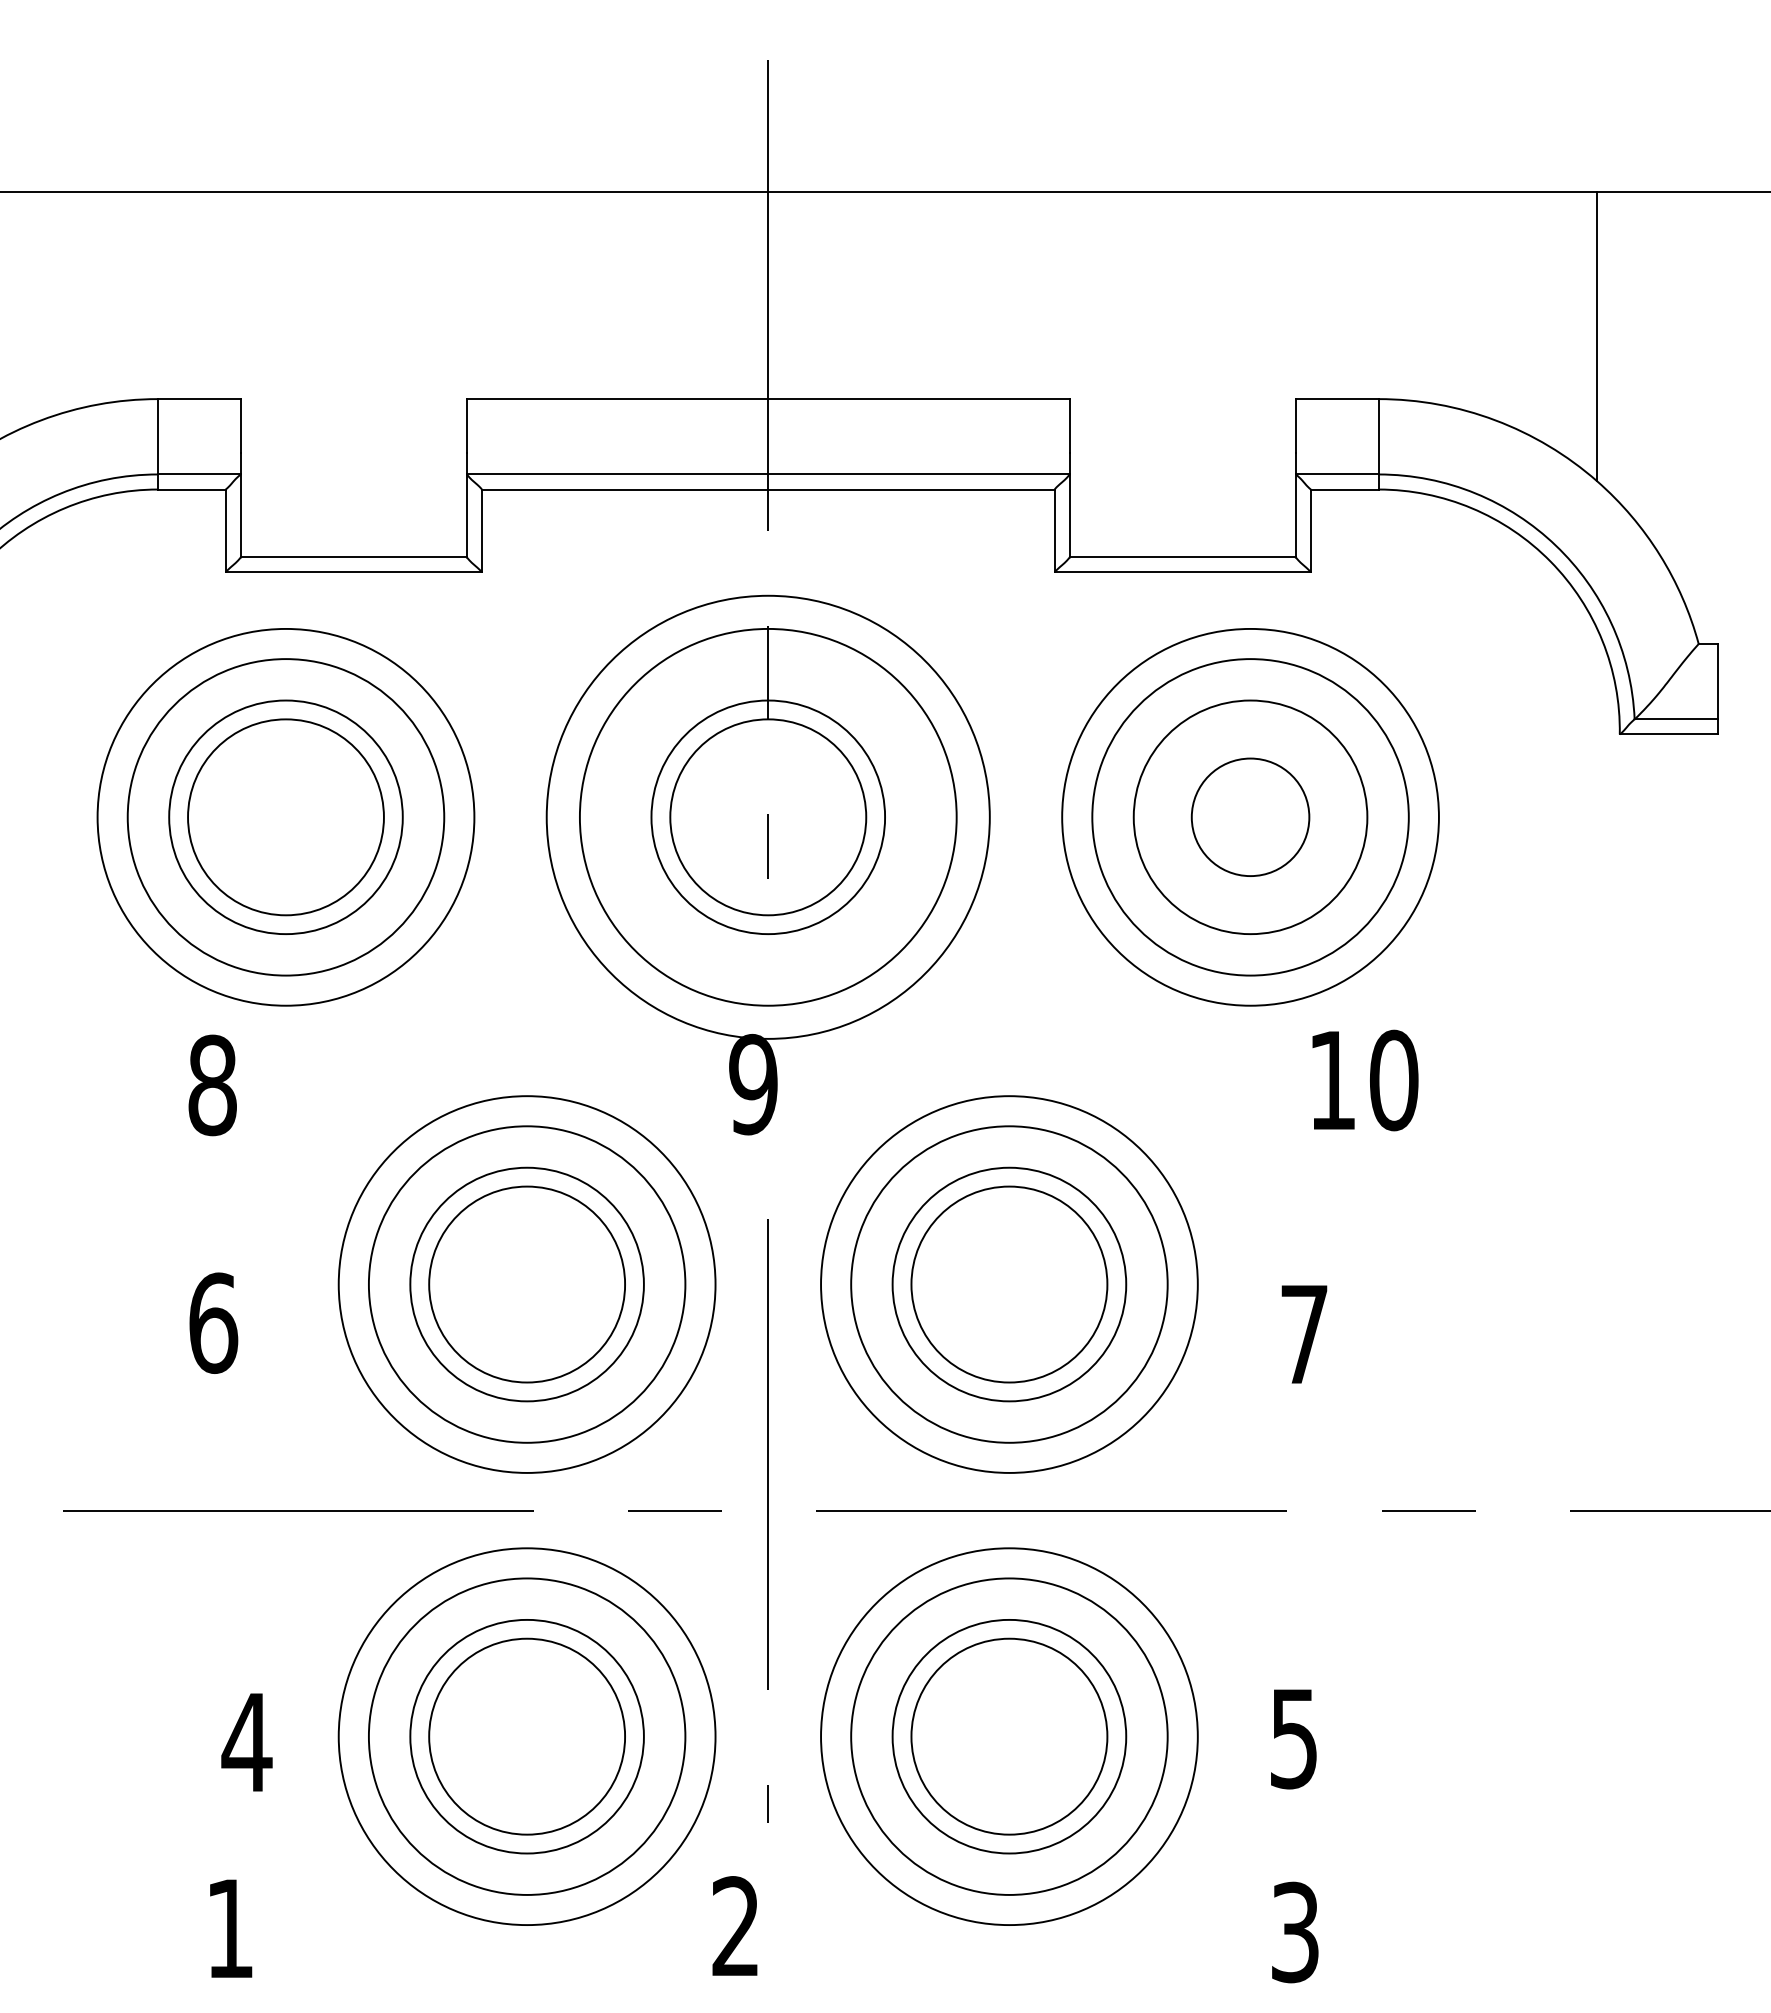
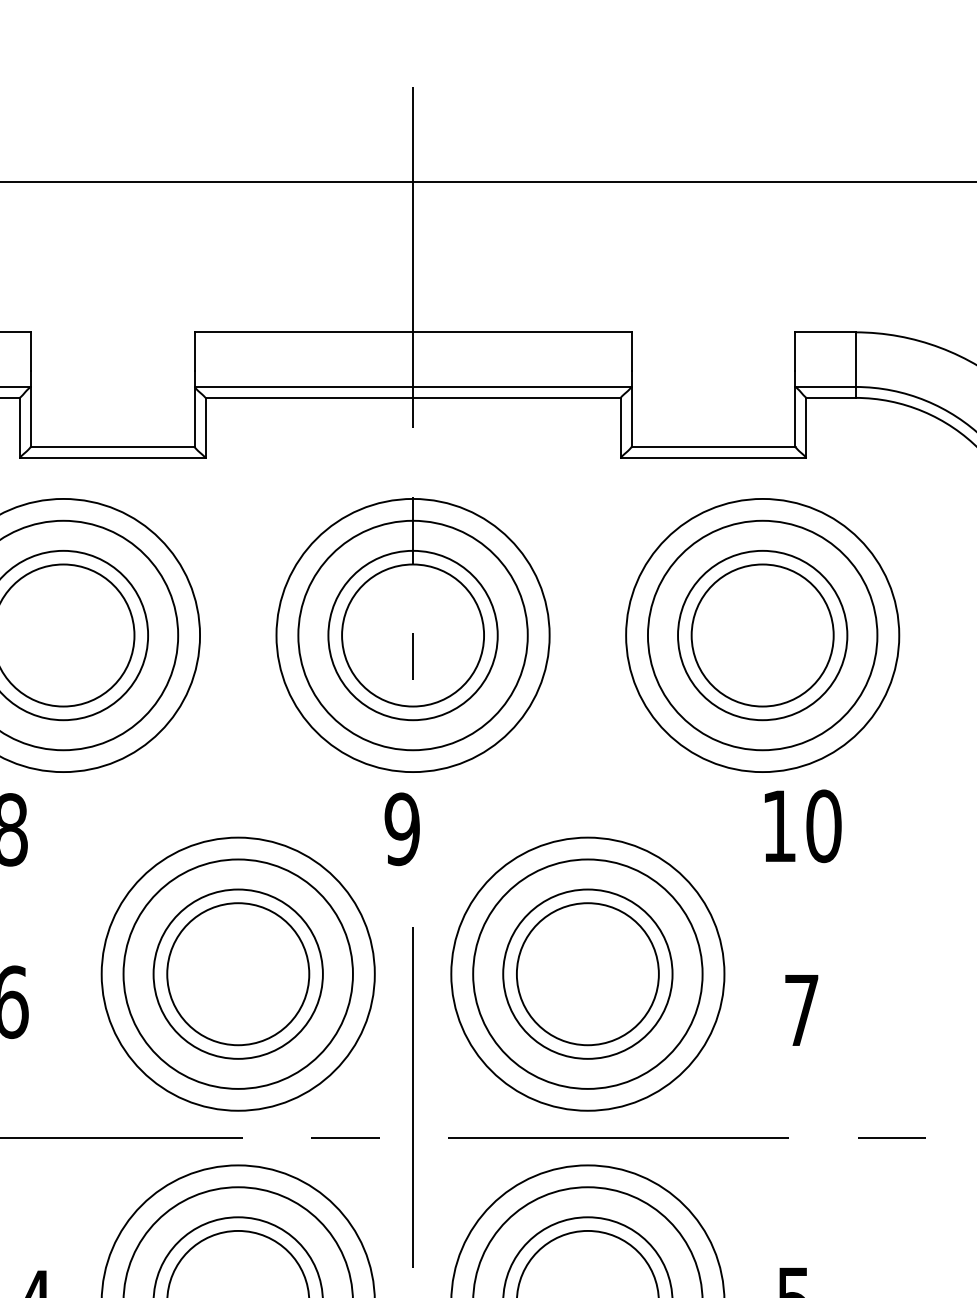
circle: (768, 817) -> (413, 635), size x0.71
circle: (1250, 817) -> (762, 635), size x1.67
text: (1365, 1080) -> (803, 826), moved

